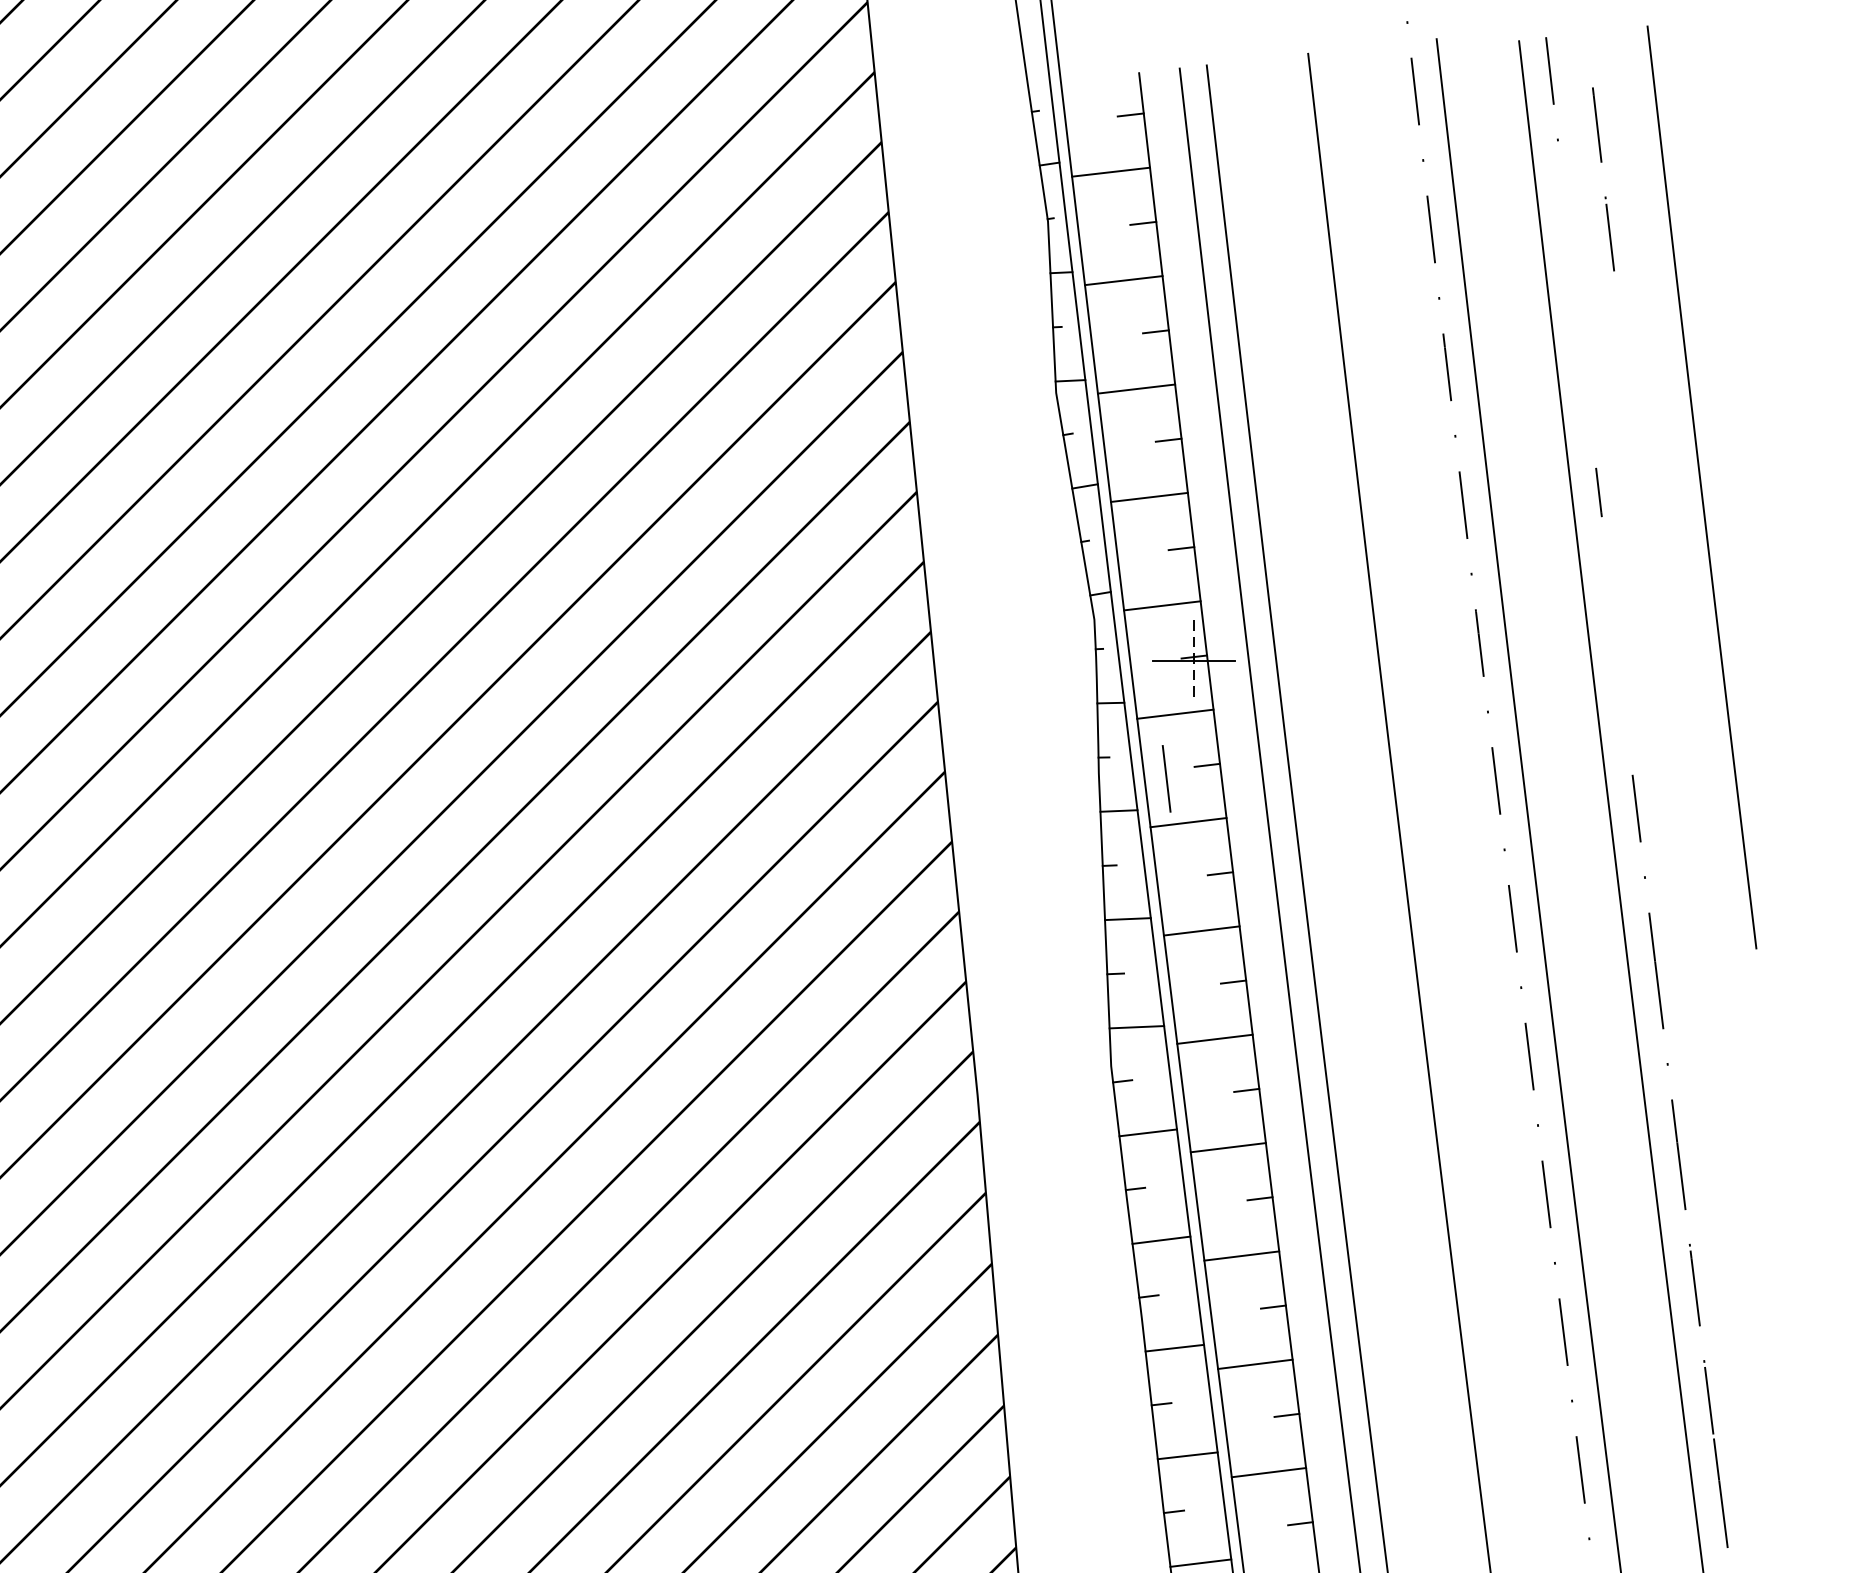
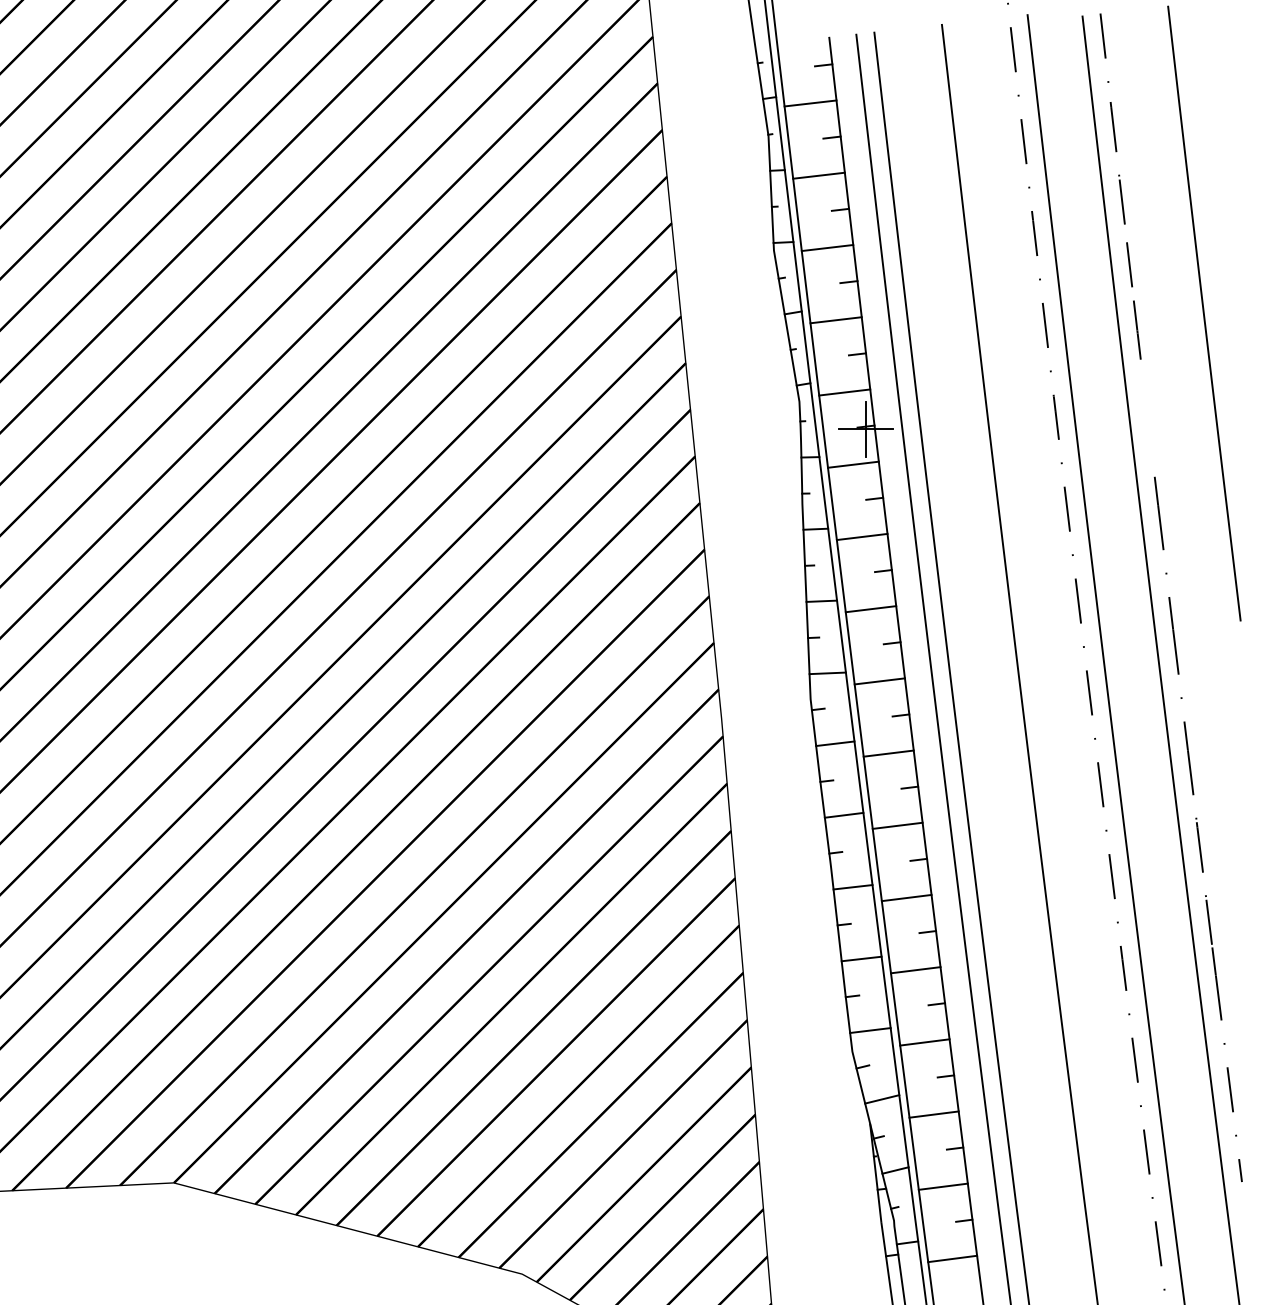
part: (1601, 163) -> (1116, 152), moved
line: (1603, 536) -> (1138, 346), added
line: (1193, 661) -> (865, 429), dashed -> solid
line: (1630, 752) -> (1156, 490), added
line: (1166, 778) -> (1129, 264), moved

